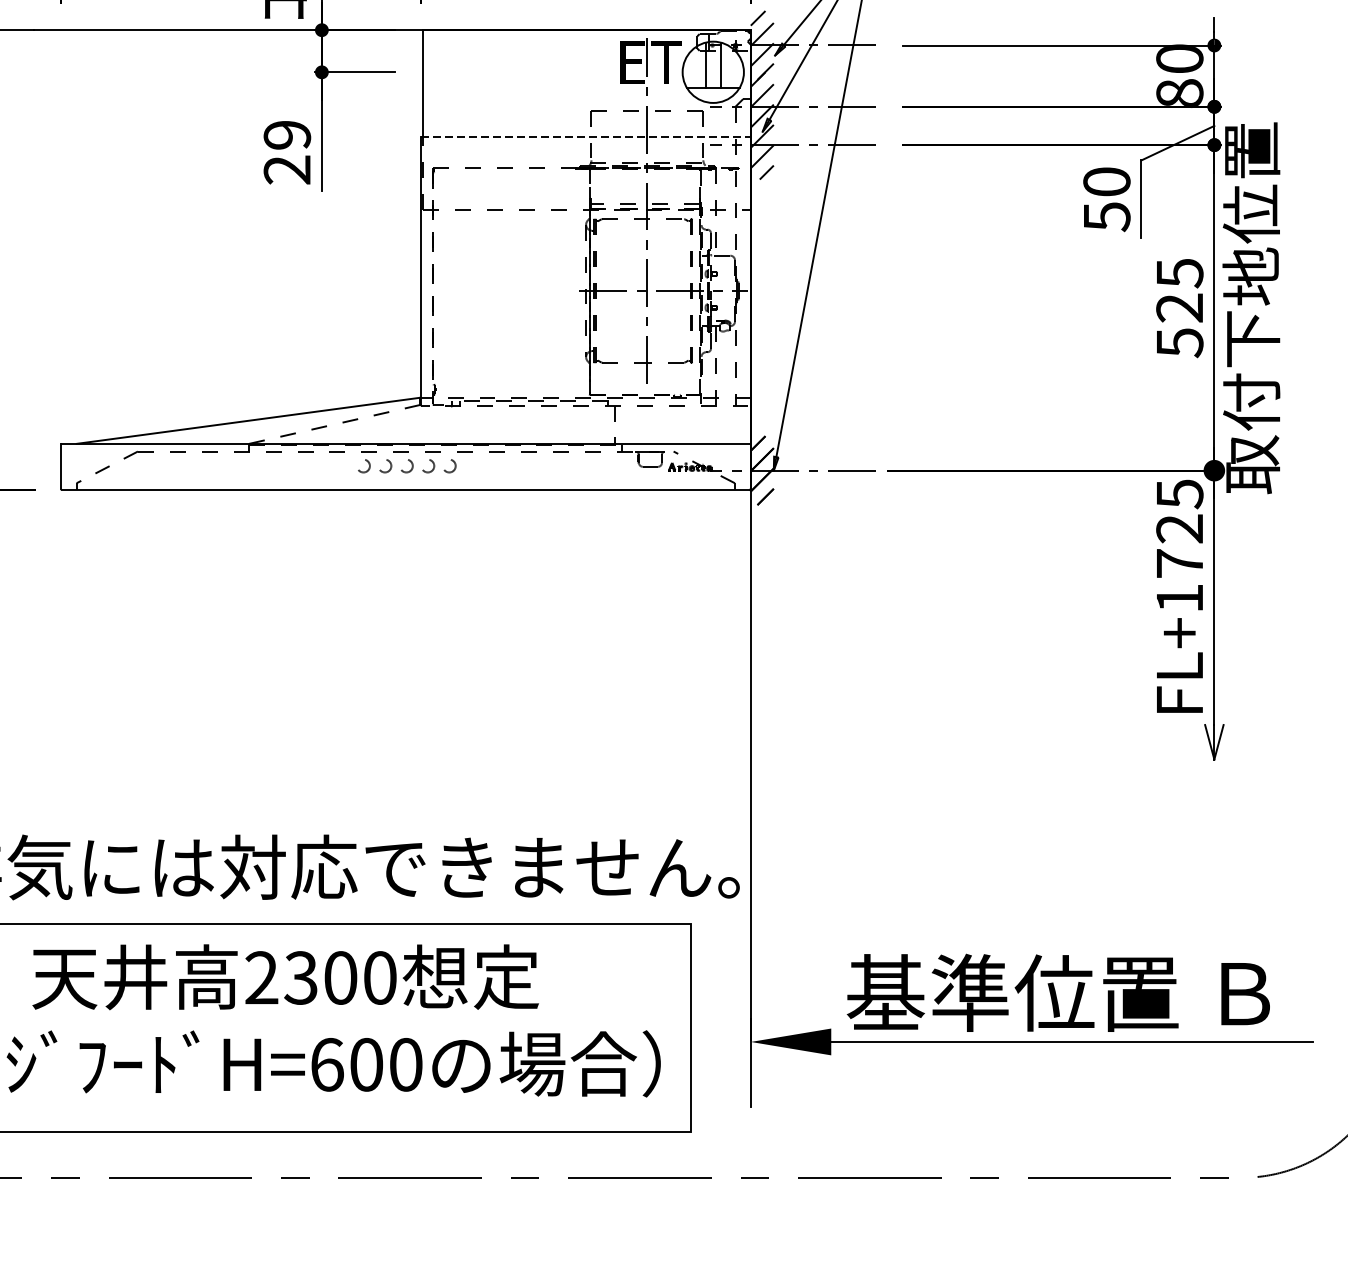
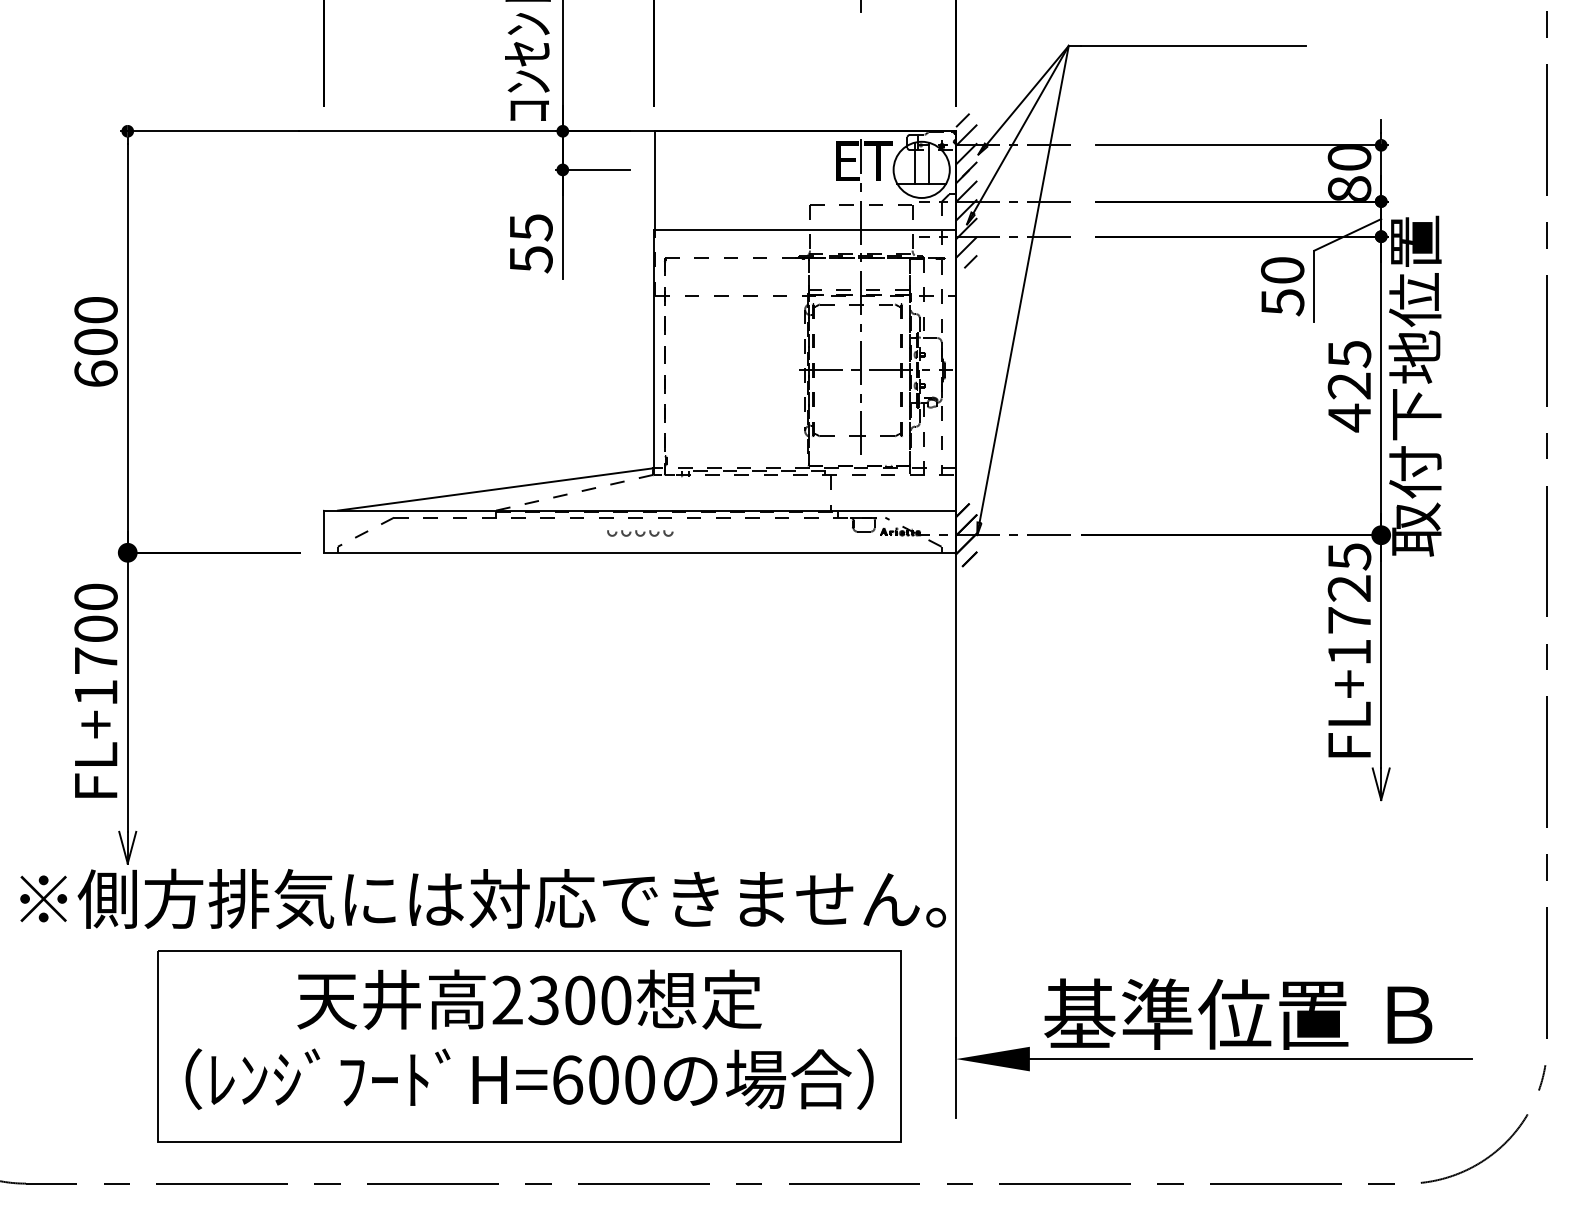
line: (586, 137) -> (805, 229), dashed -> solid
text: (286, 152) -> (530, 243), 29 -> 55
text: (1179, 342) -> (1349, 417), 525 -> 425
part: (406, 468) -> (640, 533), size x0.71

